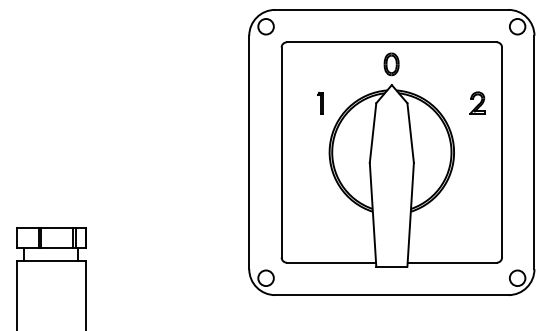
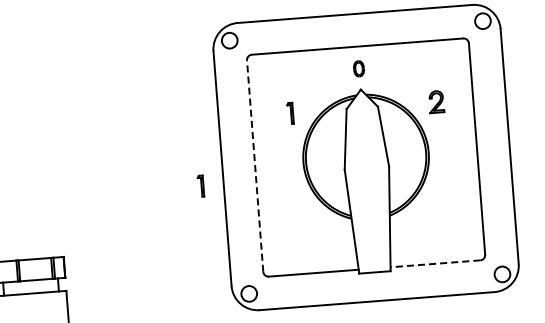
part: (391, 64) -> (358, 68), size x0.7
part: (477, 102) -> (436, 101), moved
line: (281, 152) -> (254, 166), solid -> dashed
part: (226, 167) -> (200, 185), added
line: (452, 262) -> (435, 263), solid -> dashed

